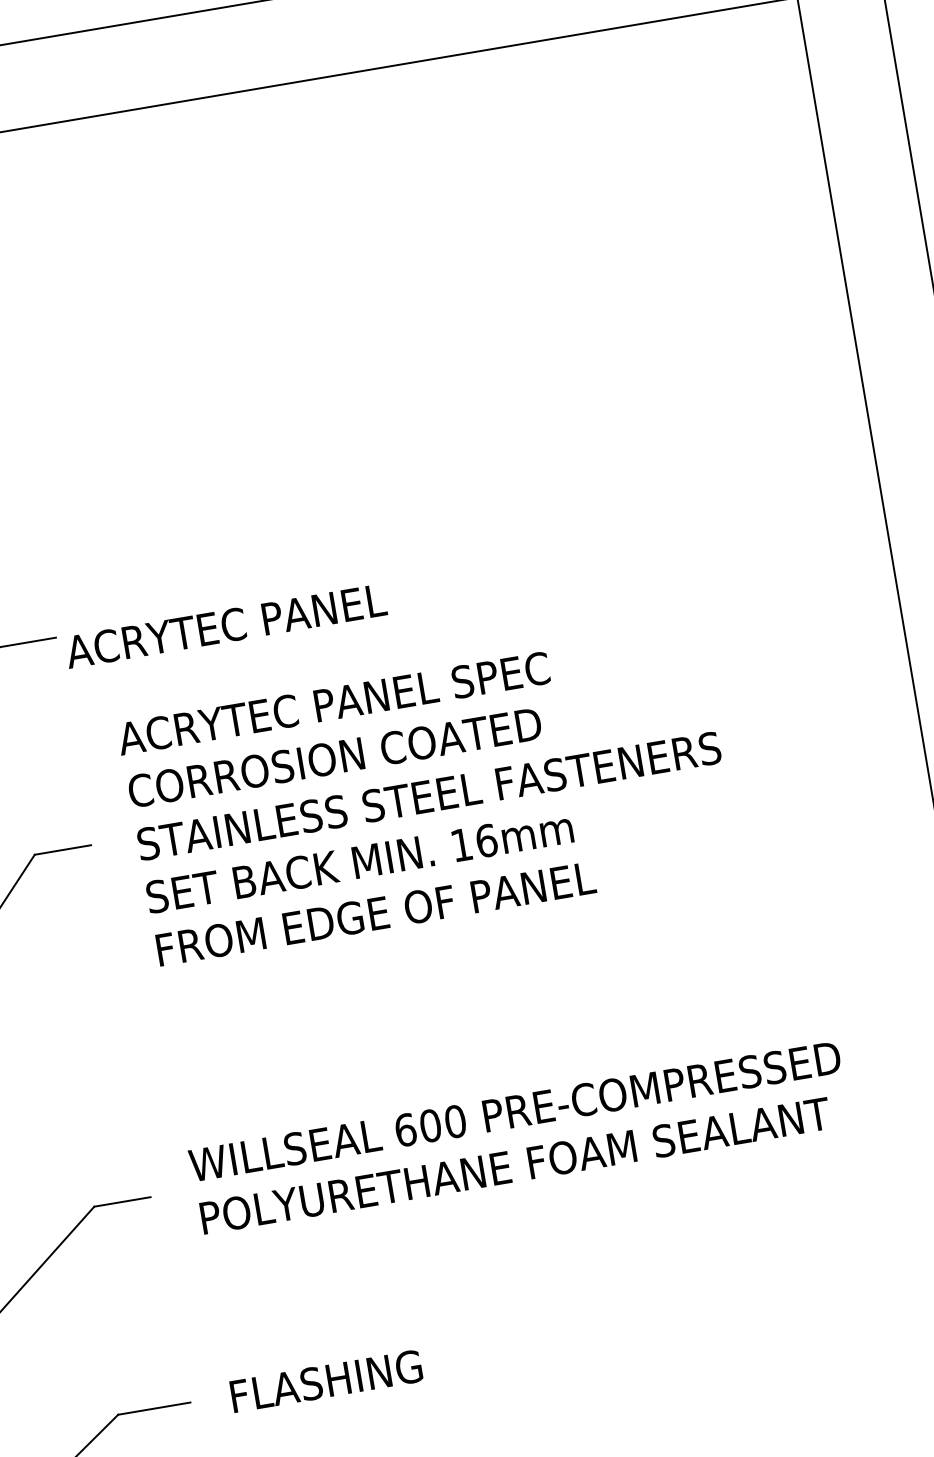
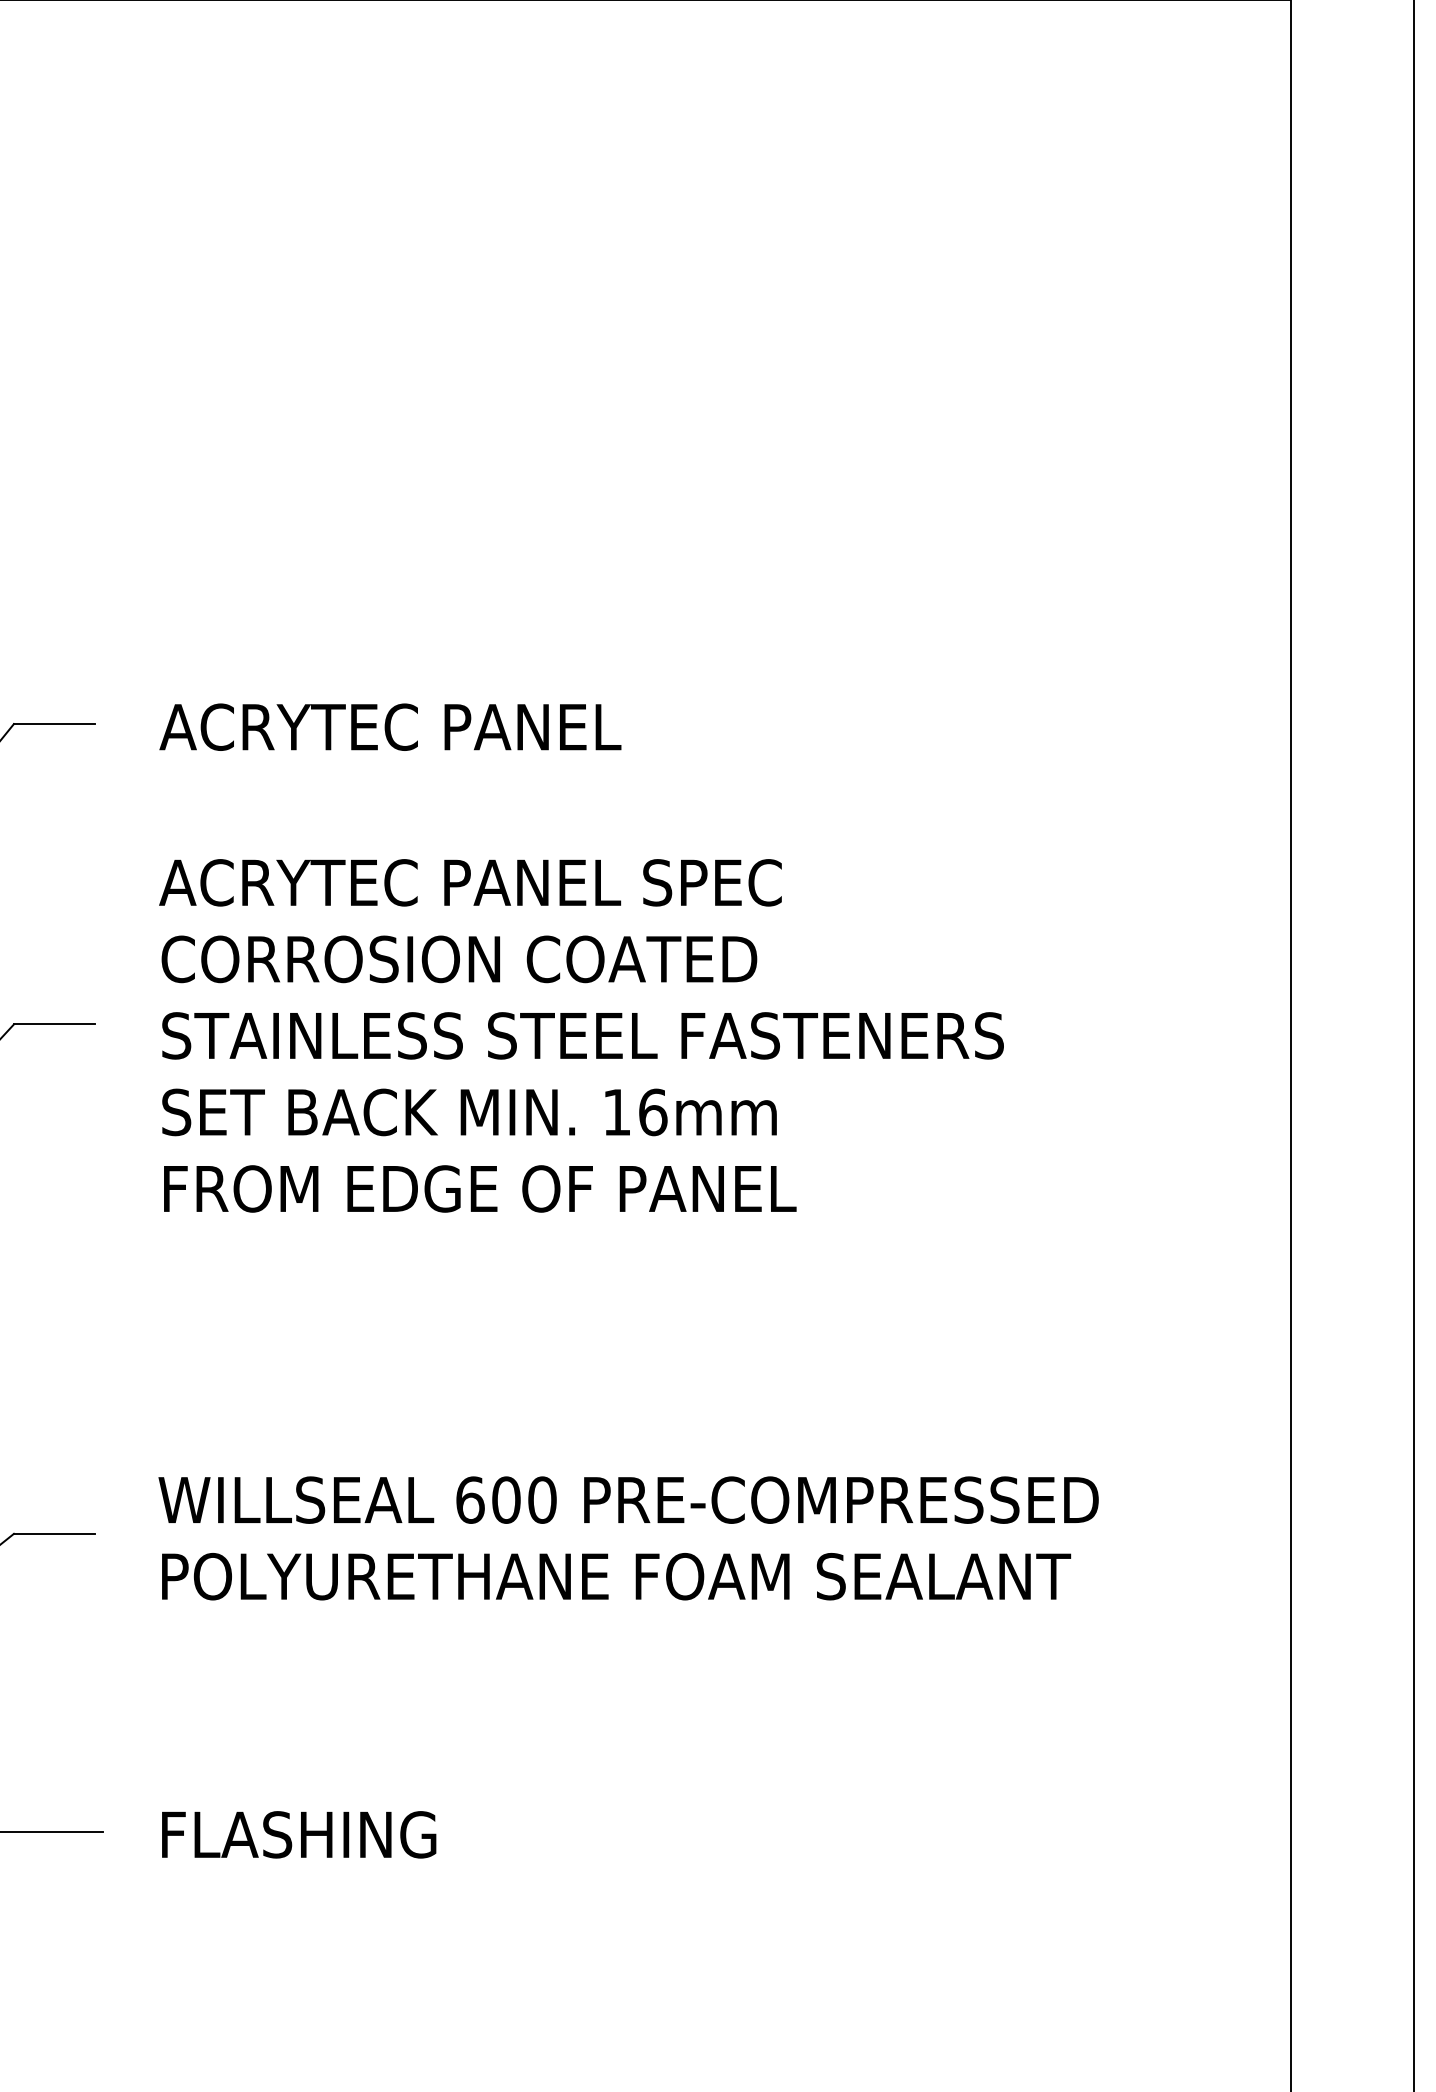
text: (225, 625) -> (390, 726), moved

